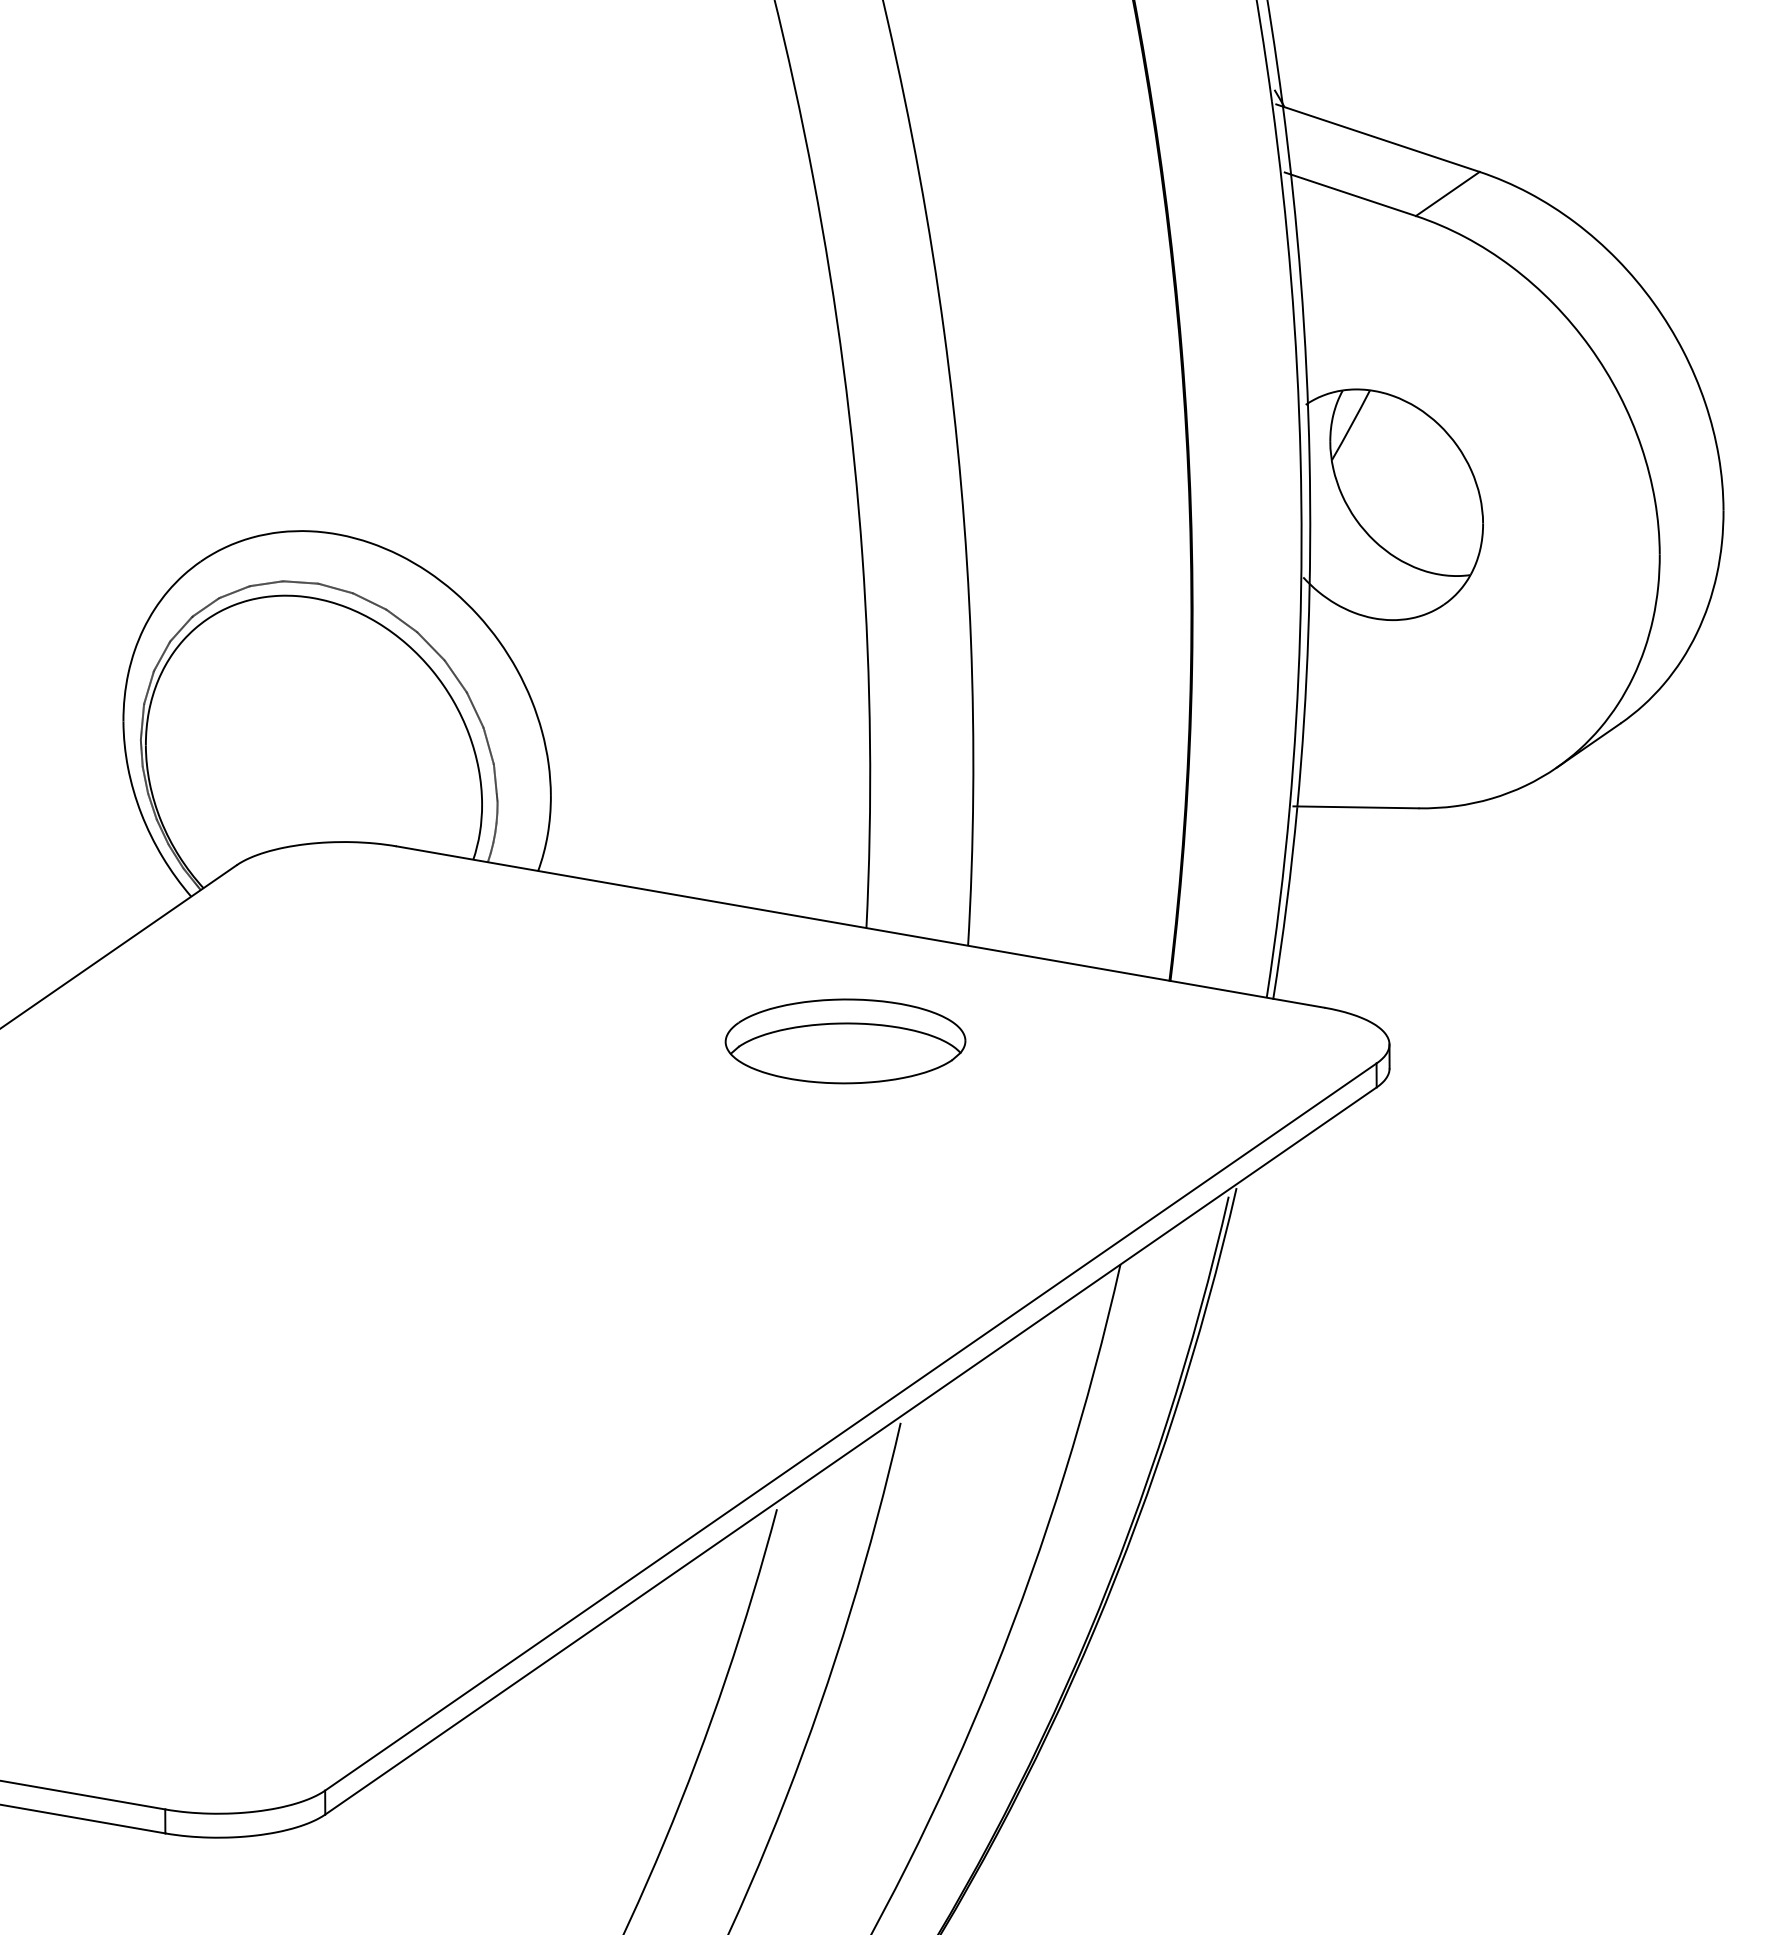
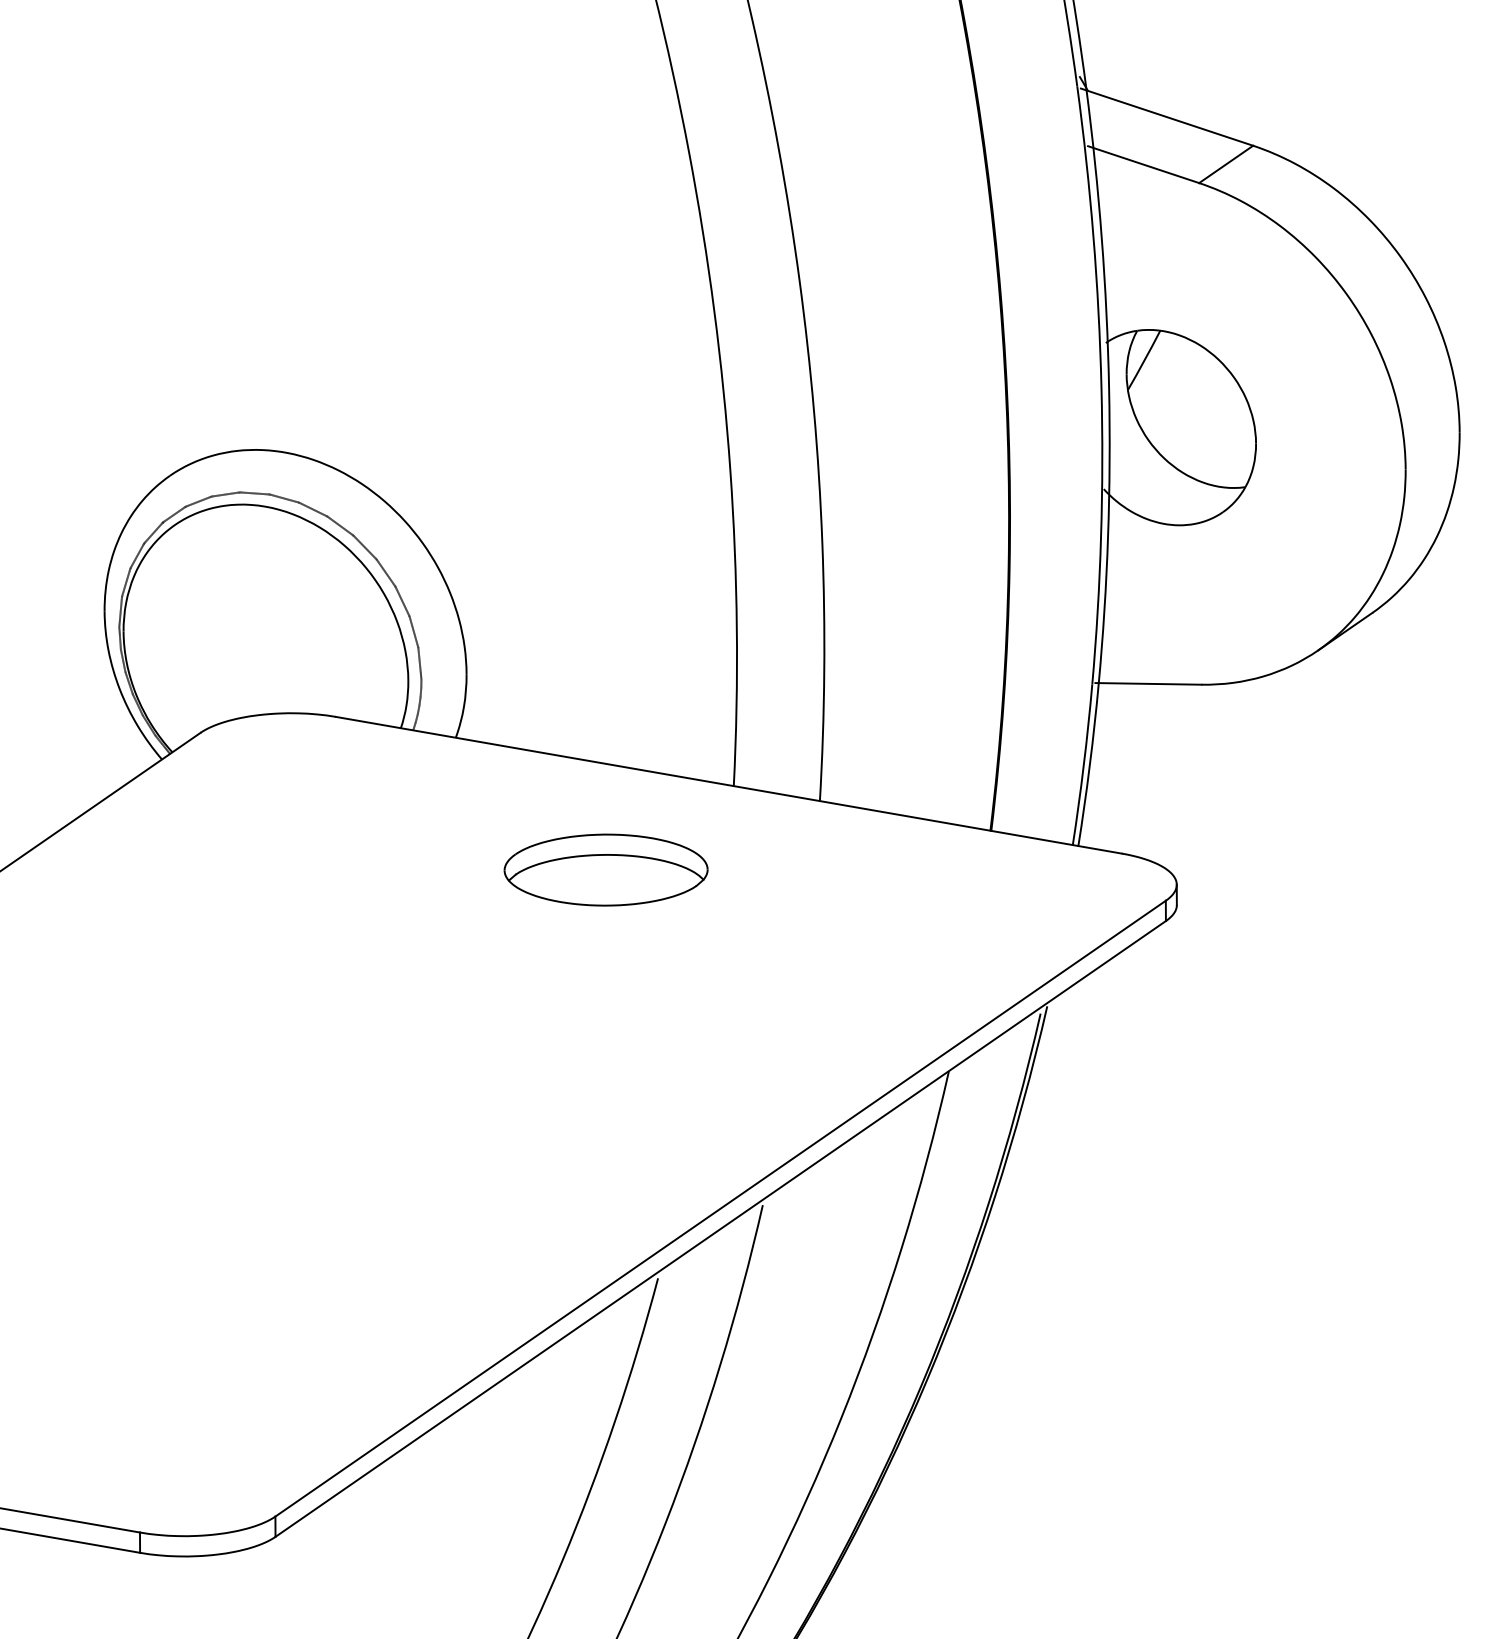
part: (844, 1040) -> (605, 869), moved

